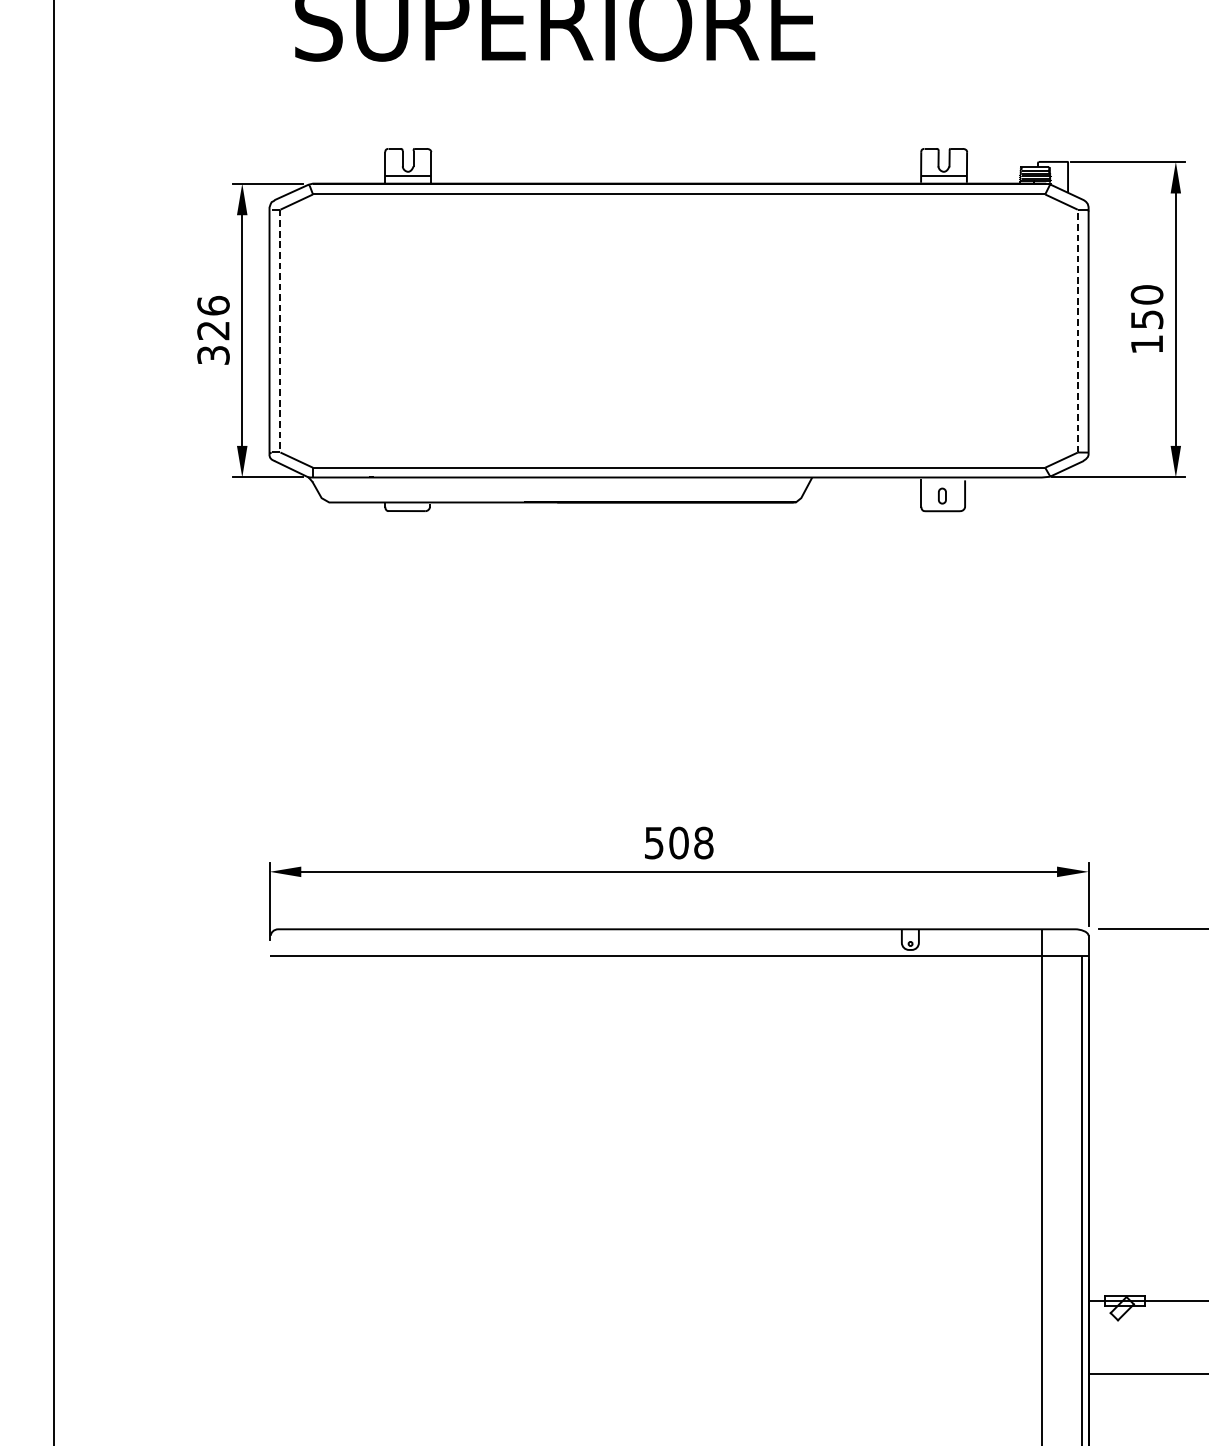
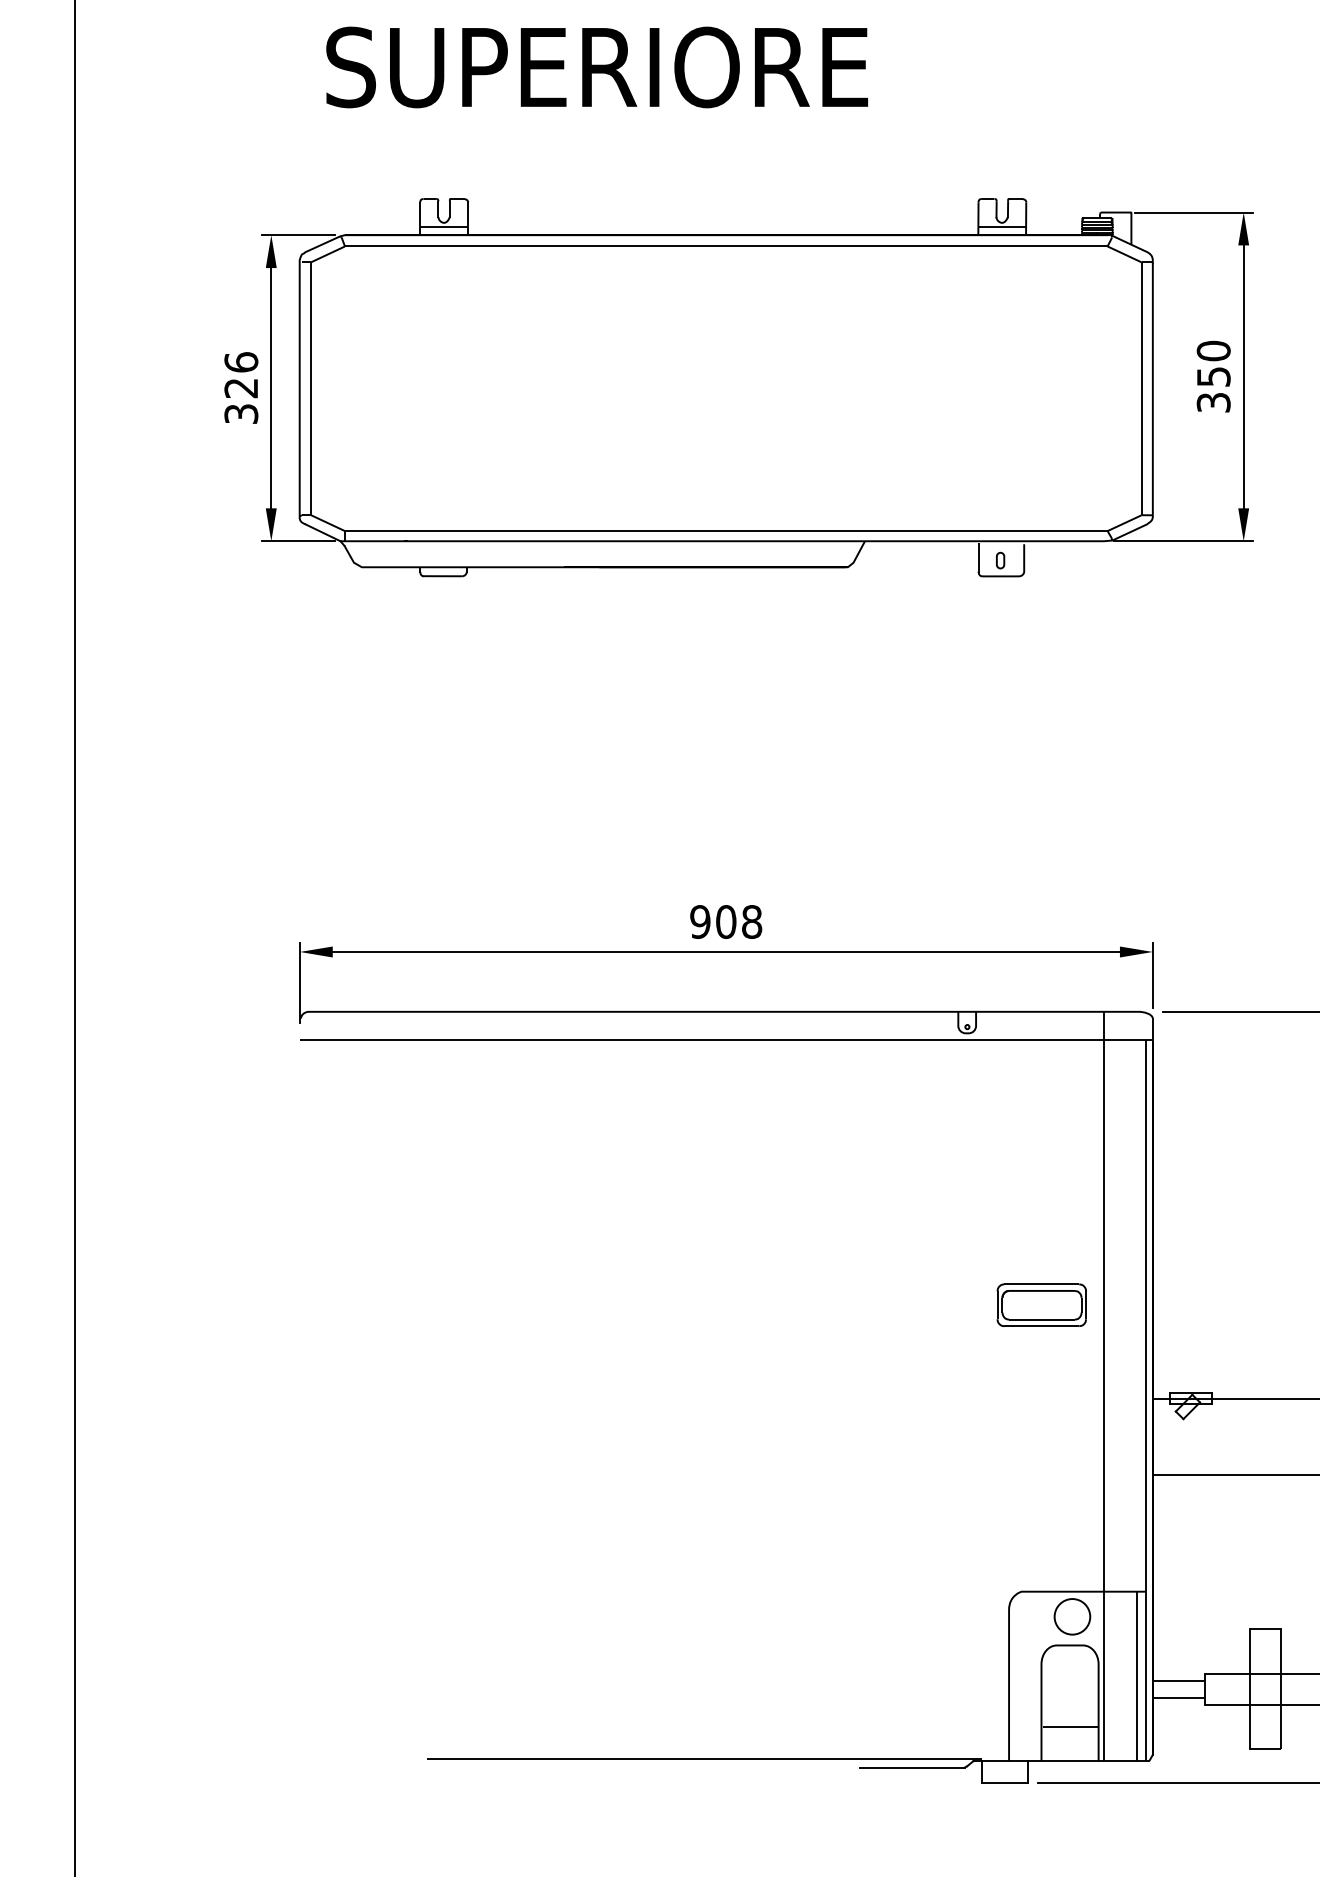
line: (1077, 330) -> (1141, 388), dashed -> solid
line: (280, 331) -> (311, 389), dashed -> solid
text: (1146, 344) -> (1213, 402), 150 -> 350
text: (654, 842) -> (700, 921), 508 -> 908
part: (981, 1210) -> (1041, 1304), added

